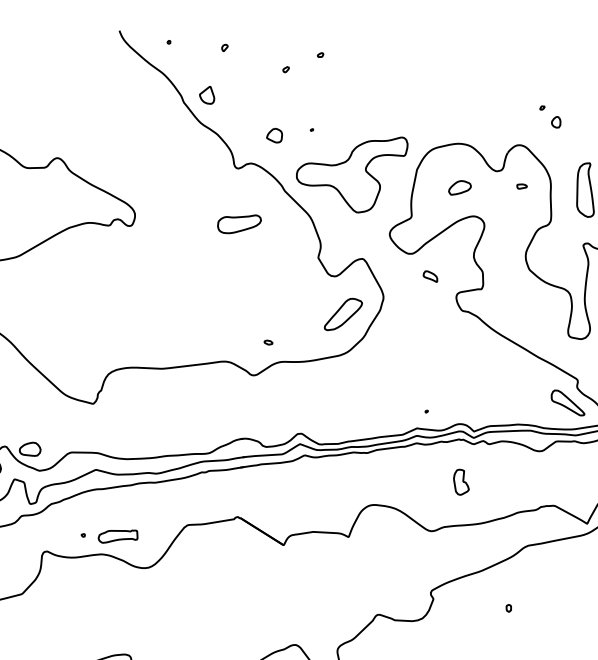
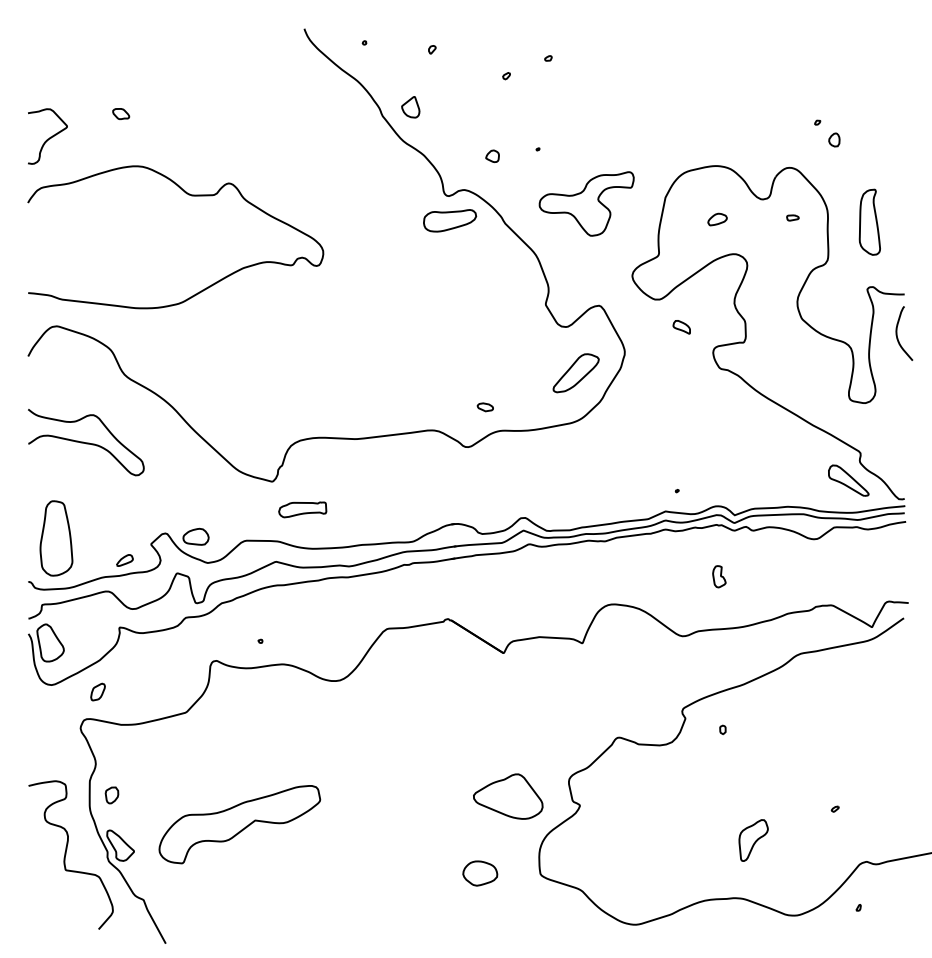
part: (274, 135) -> (492, 156), size x0.7
part: (351, 174) -> (586, 203), size x0.7
part: (459, 187) -> (717, 219), size x0.7
part: (239, 224) -> (450, 220), moved
part: (267, 342) -> (484, 407), size x1.6
part: (461, 481) -> (719, 576), size x0.7
part: (117, 536) -> (302, 509), moved
part: (508, 608) -> (722, 729), moved

